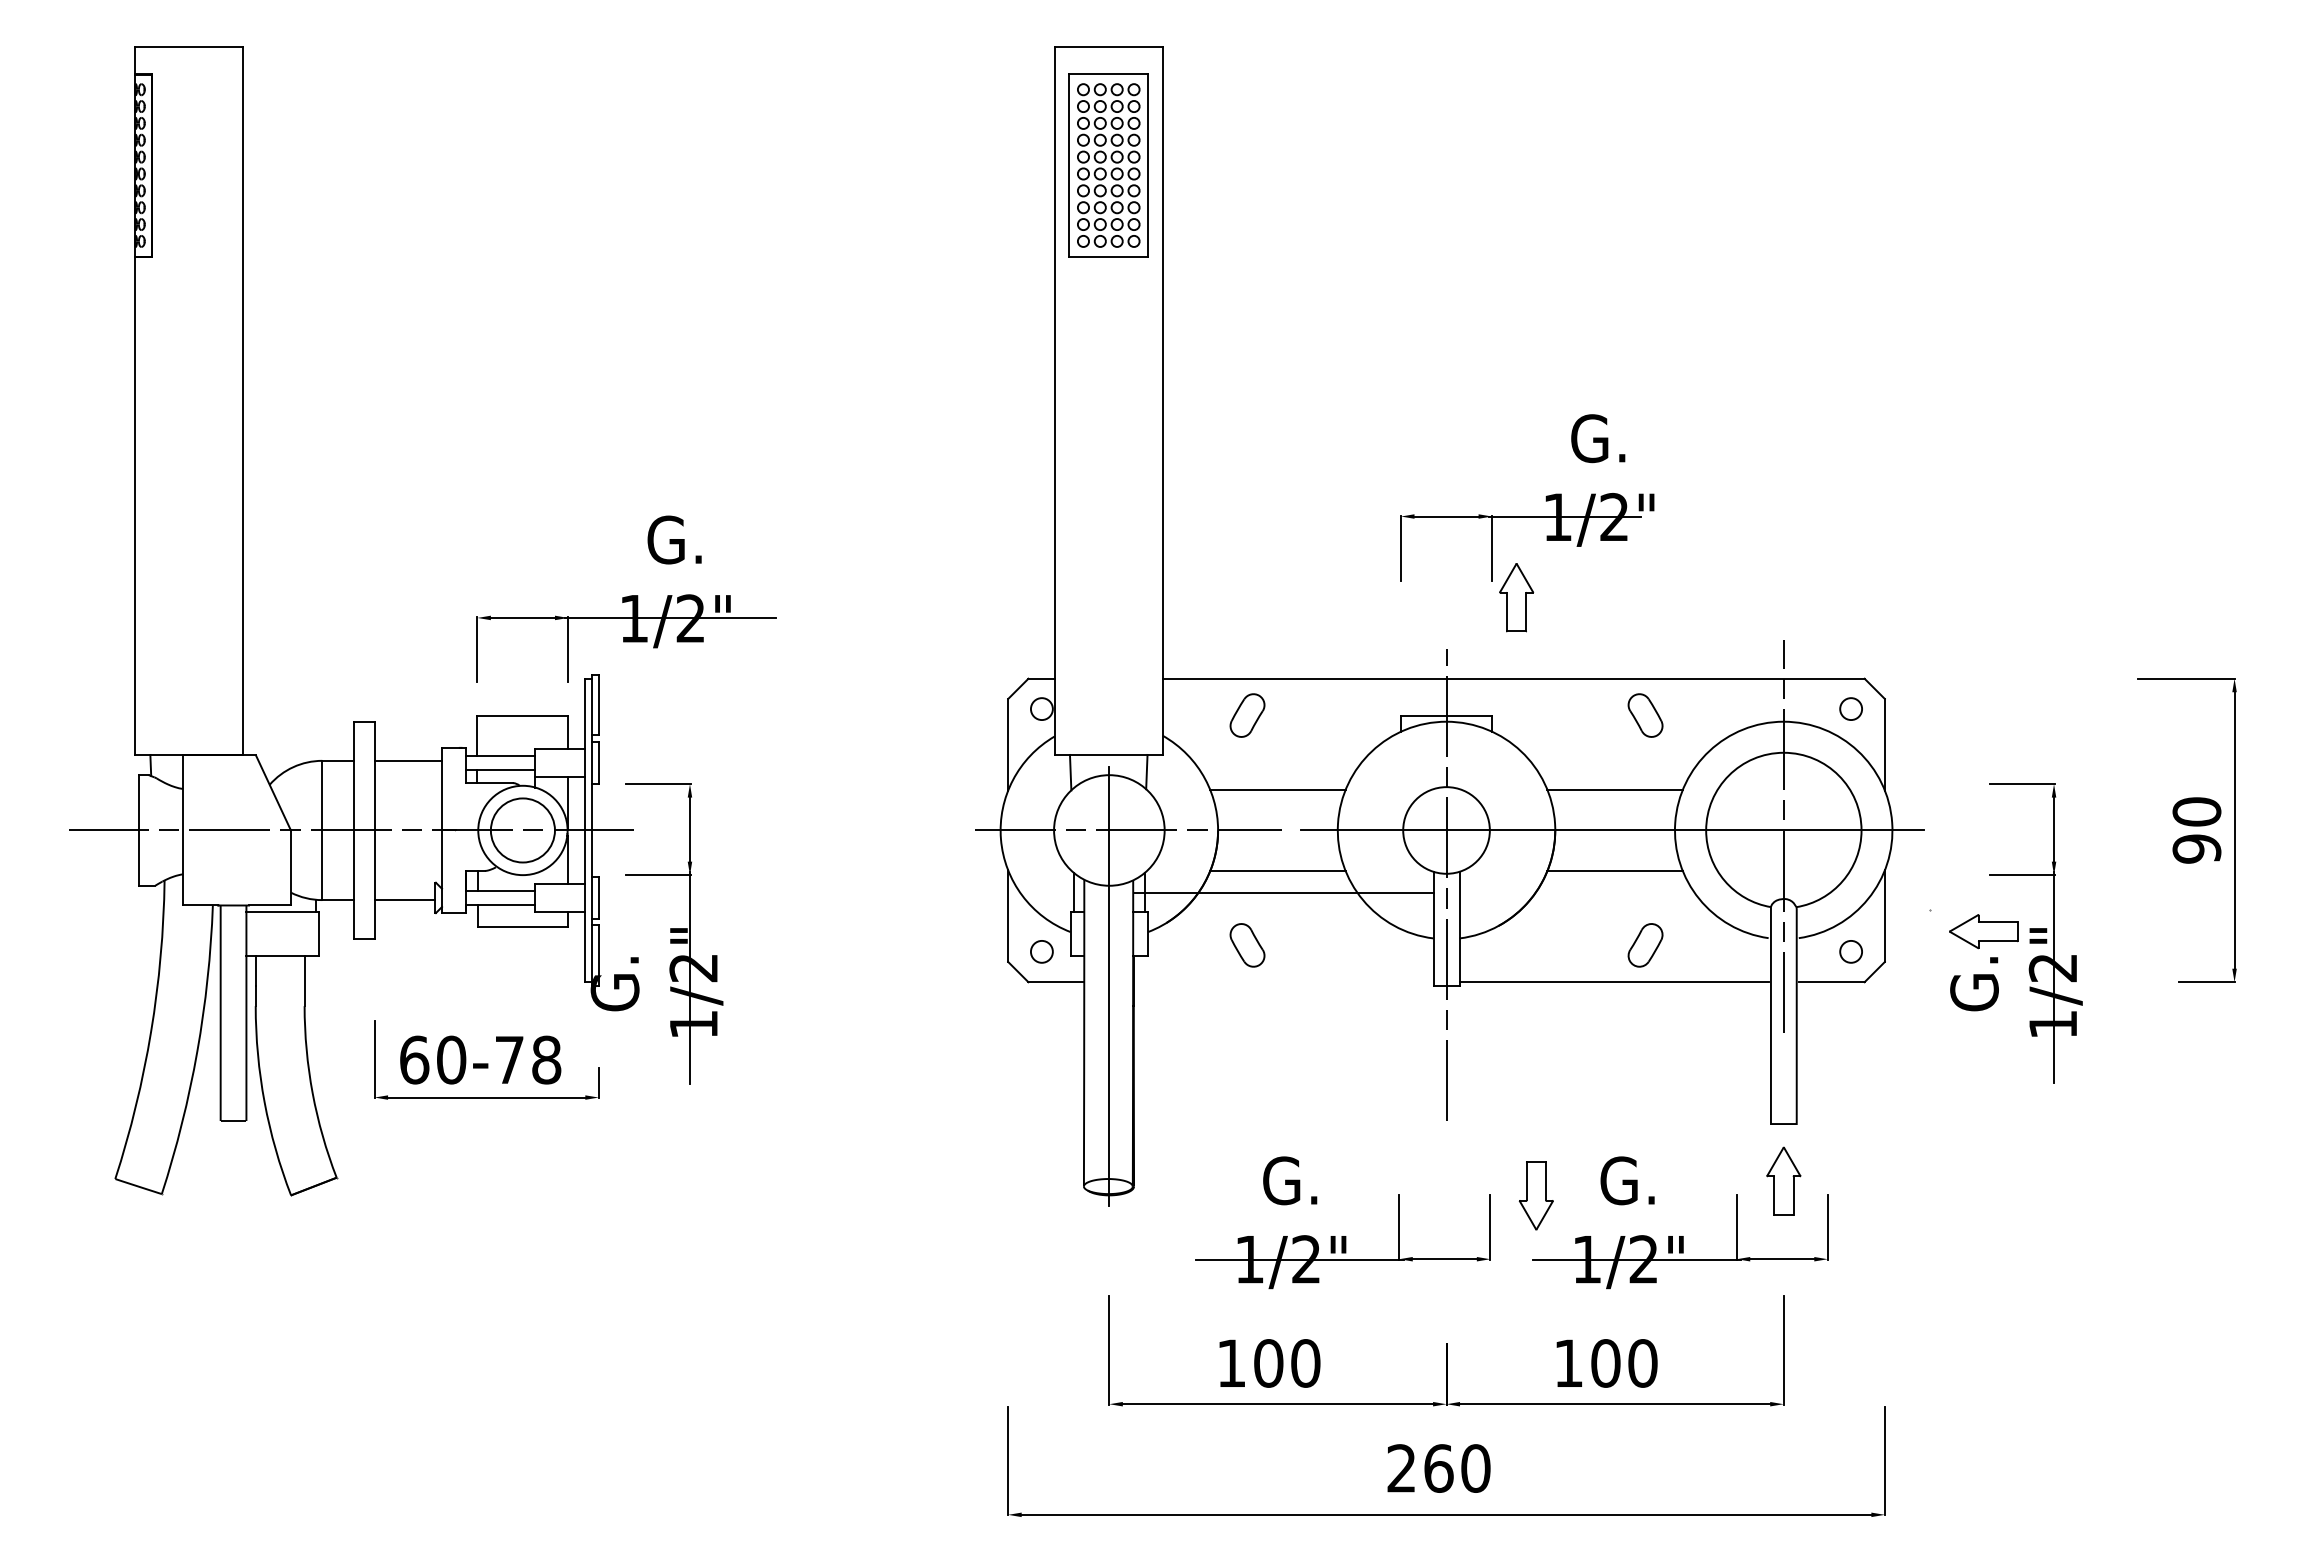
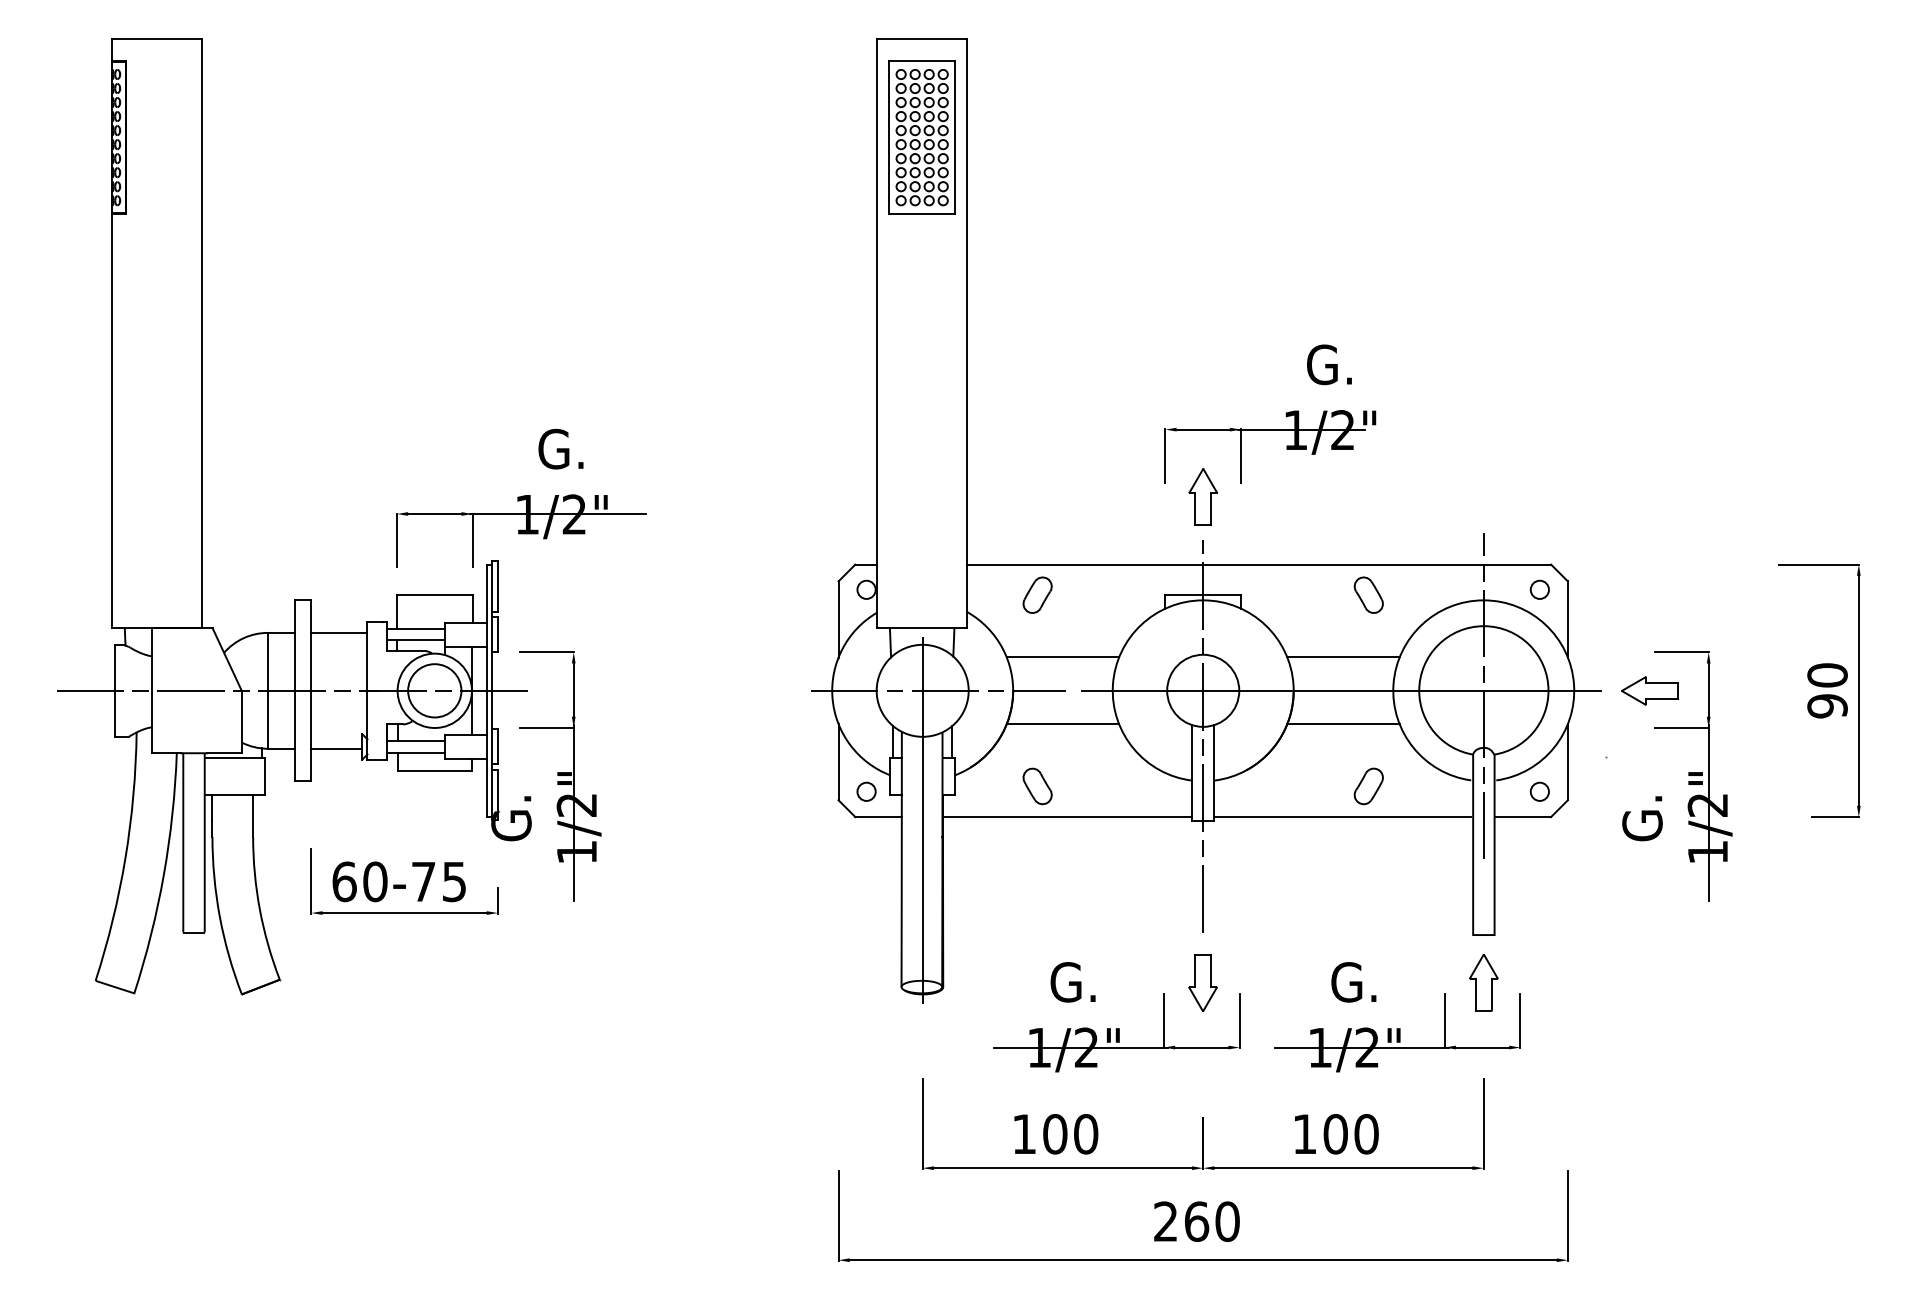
part: (1516, 597) -> (1203, 496), moved
line: (1283, 893) -> (1067, 817), moved
part: (1983, 931) -> (1649, 690), moved
text: (546, 1059) -> (454, 881), 60-78 -> 60-75
part: (1535, 1195) -> (1202, 982), moved

